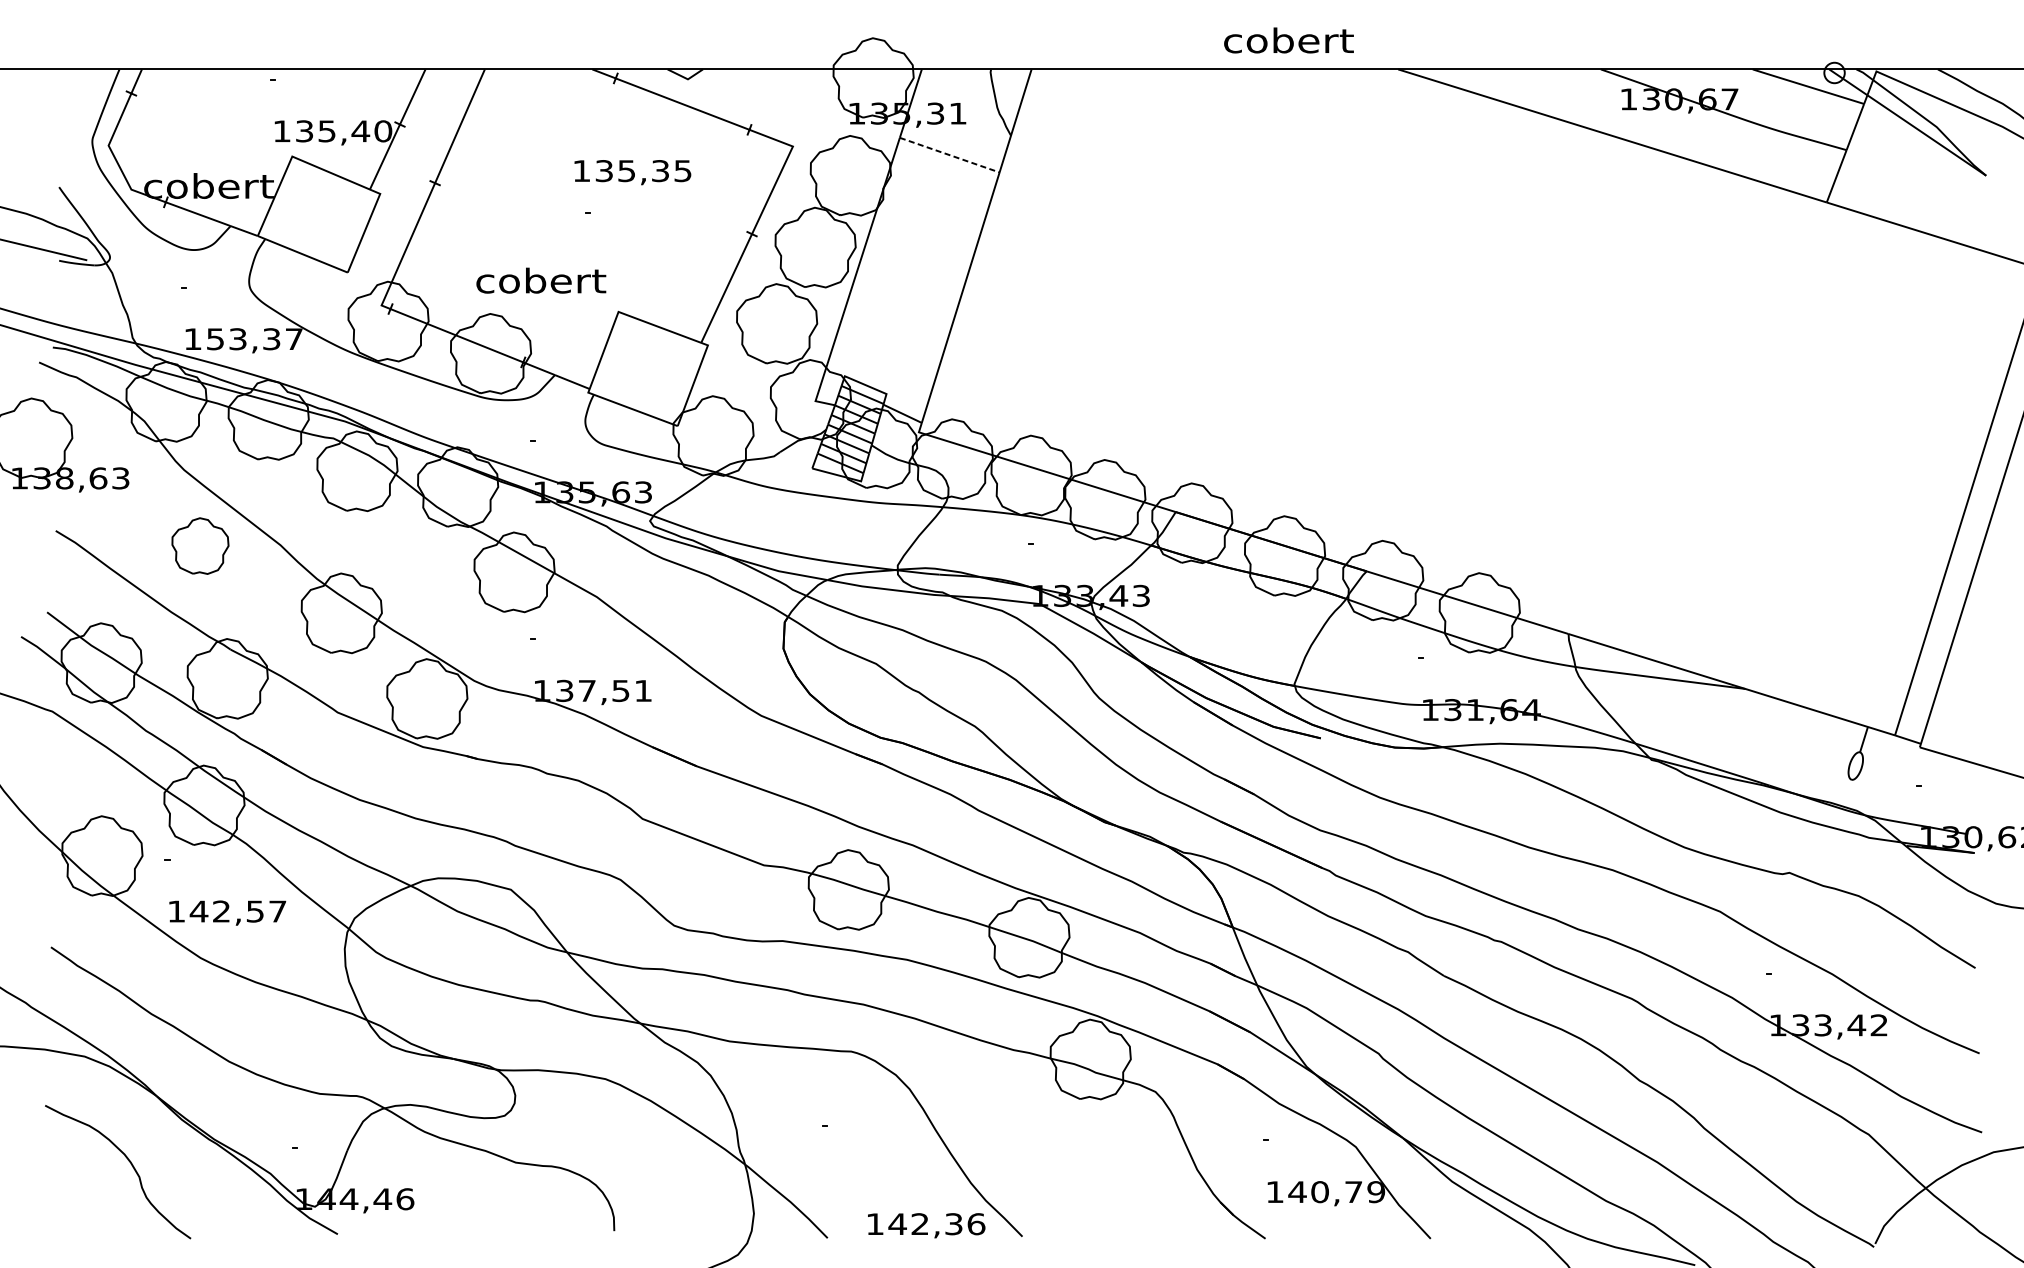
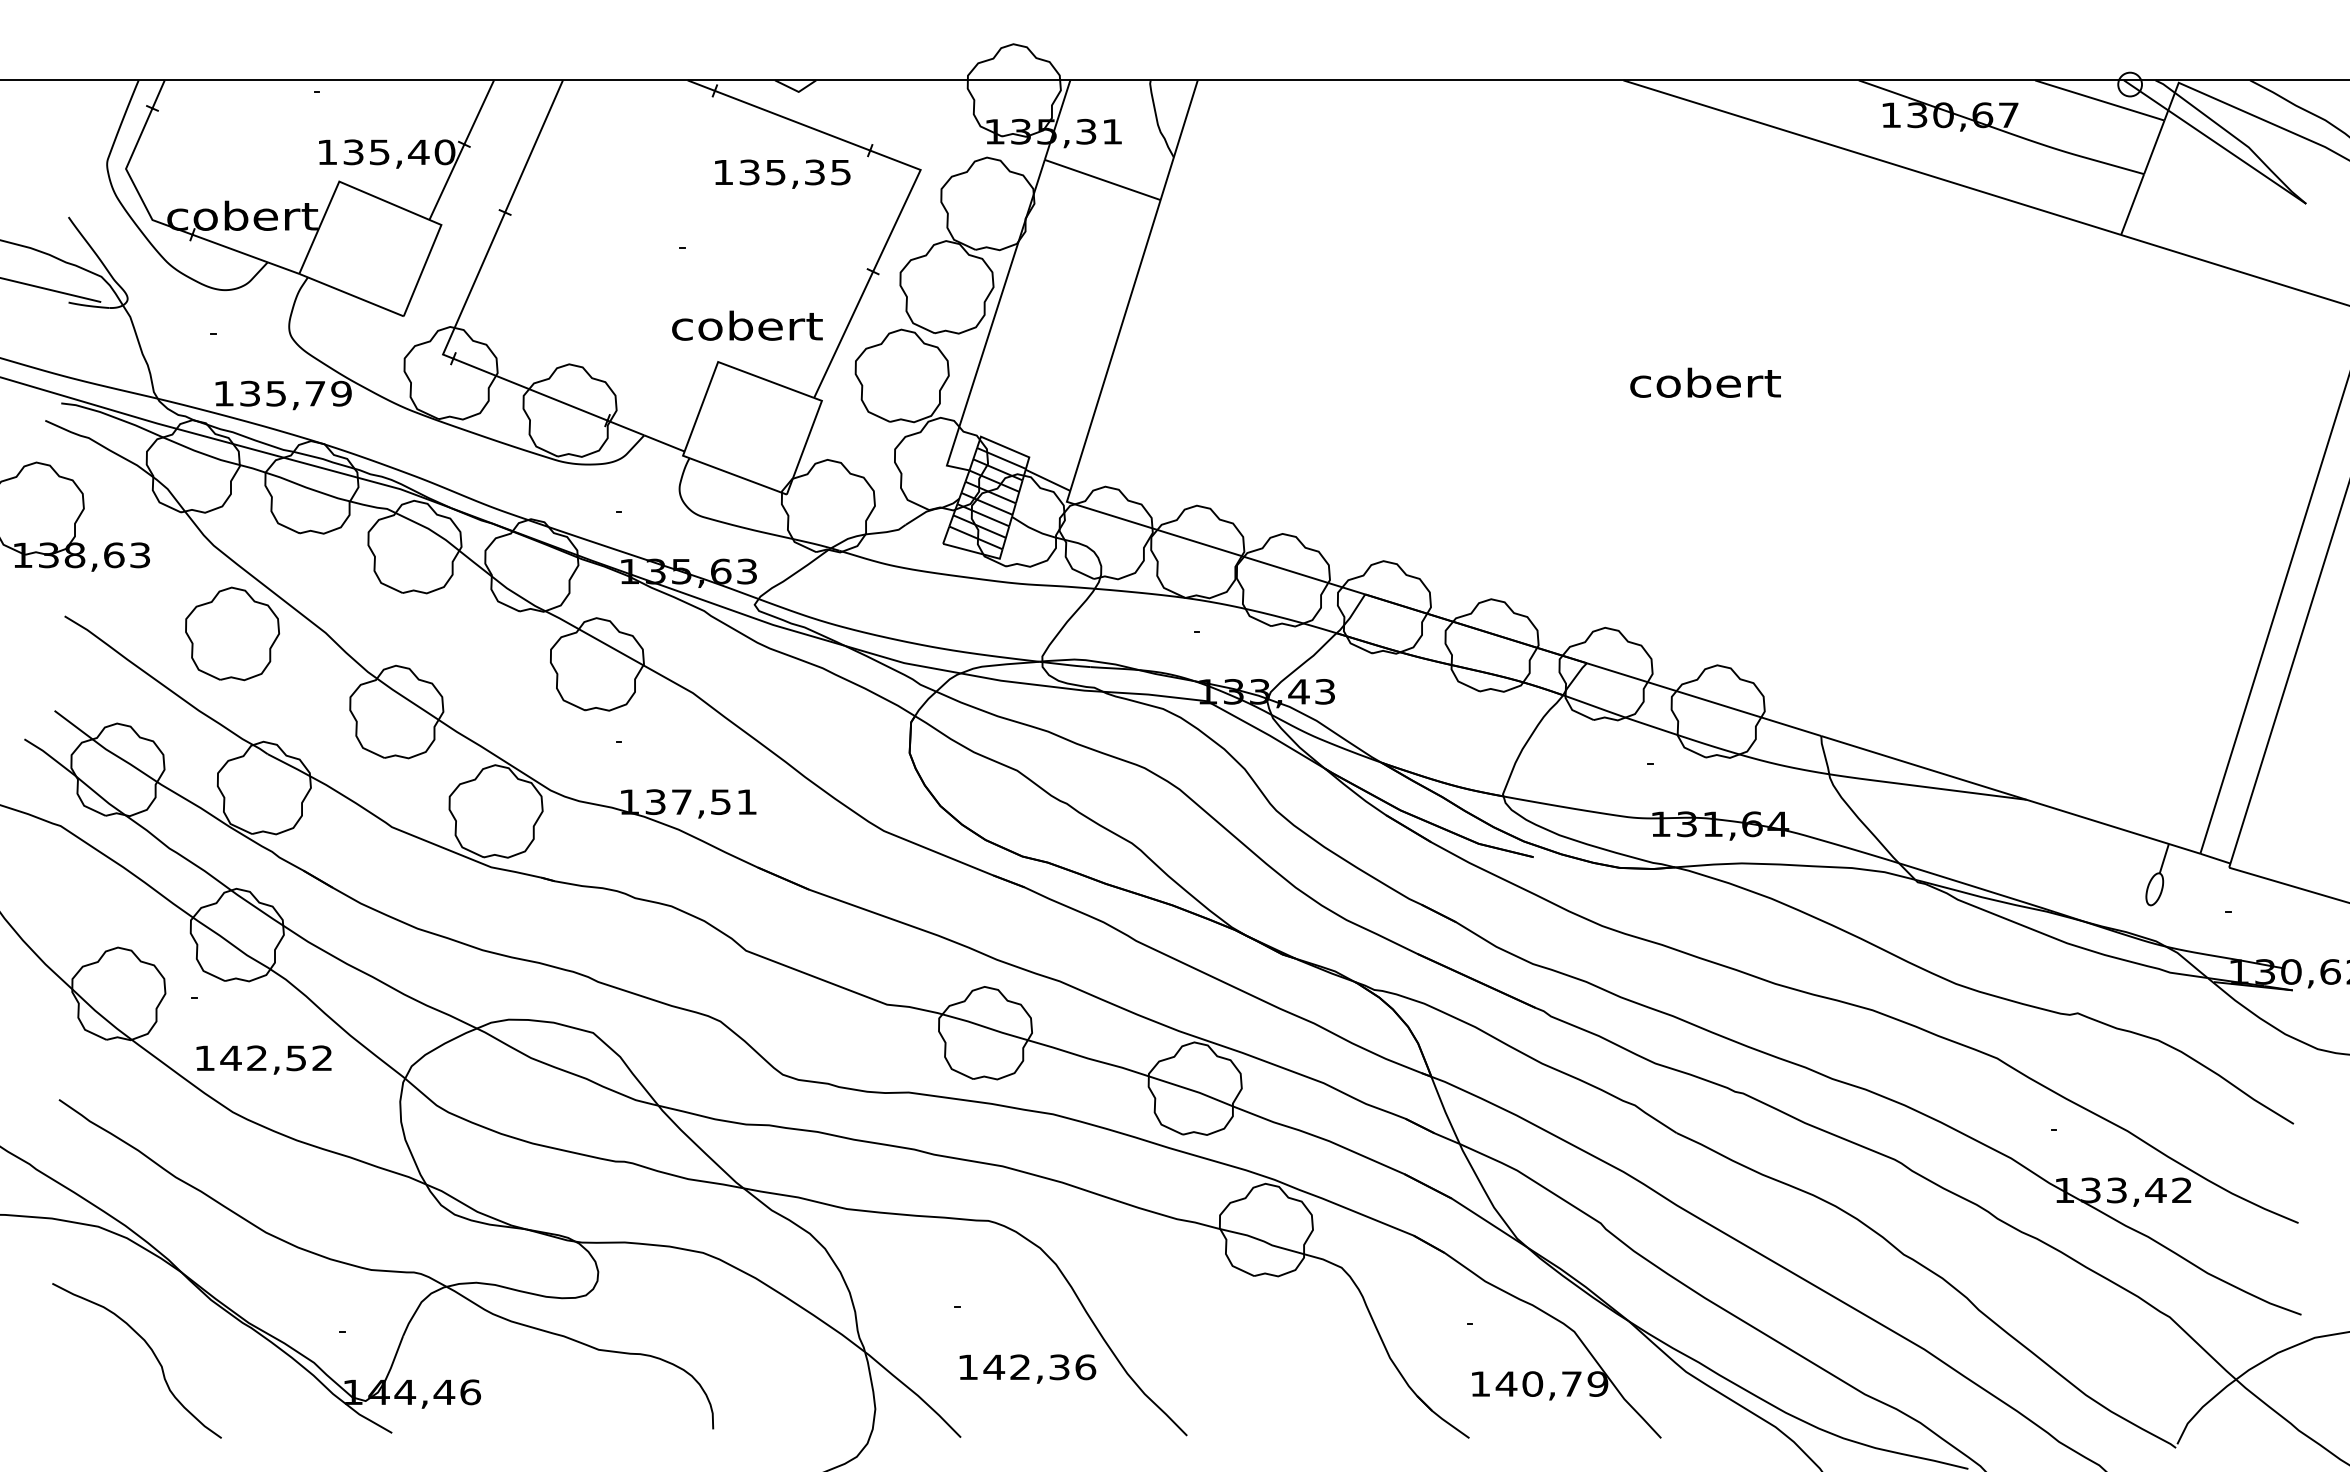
text: (1288, 40) -> (1705, 382), moved
line: (950, 155) -> (1103, 180), dashed -> solid
text: (632, 171) -> (782, 173), moved
text: (541, 280) -> (747, 325), moved
text: (255, 339) -> (296, 393), 153,37 -> 135,79
part: (200, 545) -> (232, 633), size x1.43
text: (277, 910) -> (322, 1057), 142,57 -> 142,52
text: (926, 1225) -> (1027, 1368), moved

